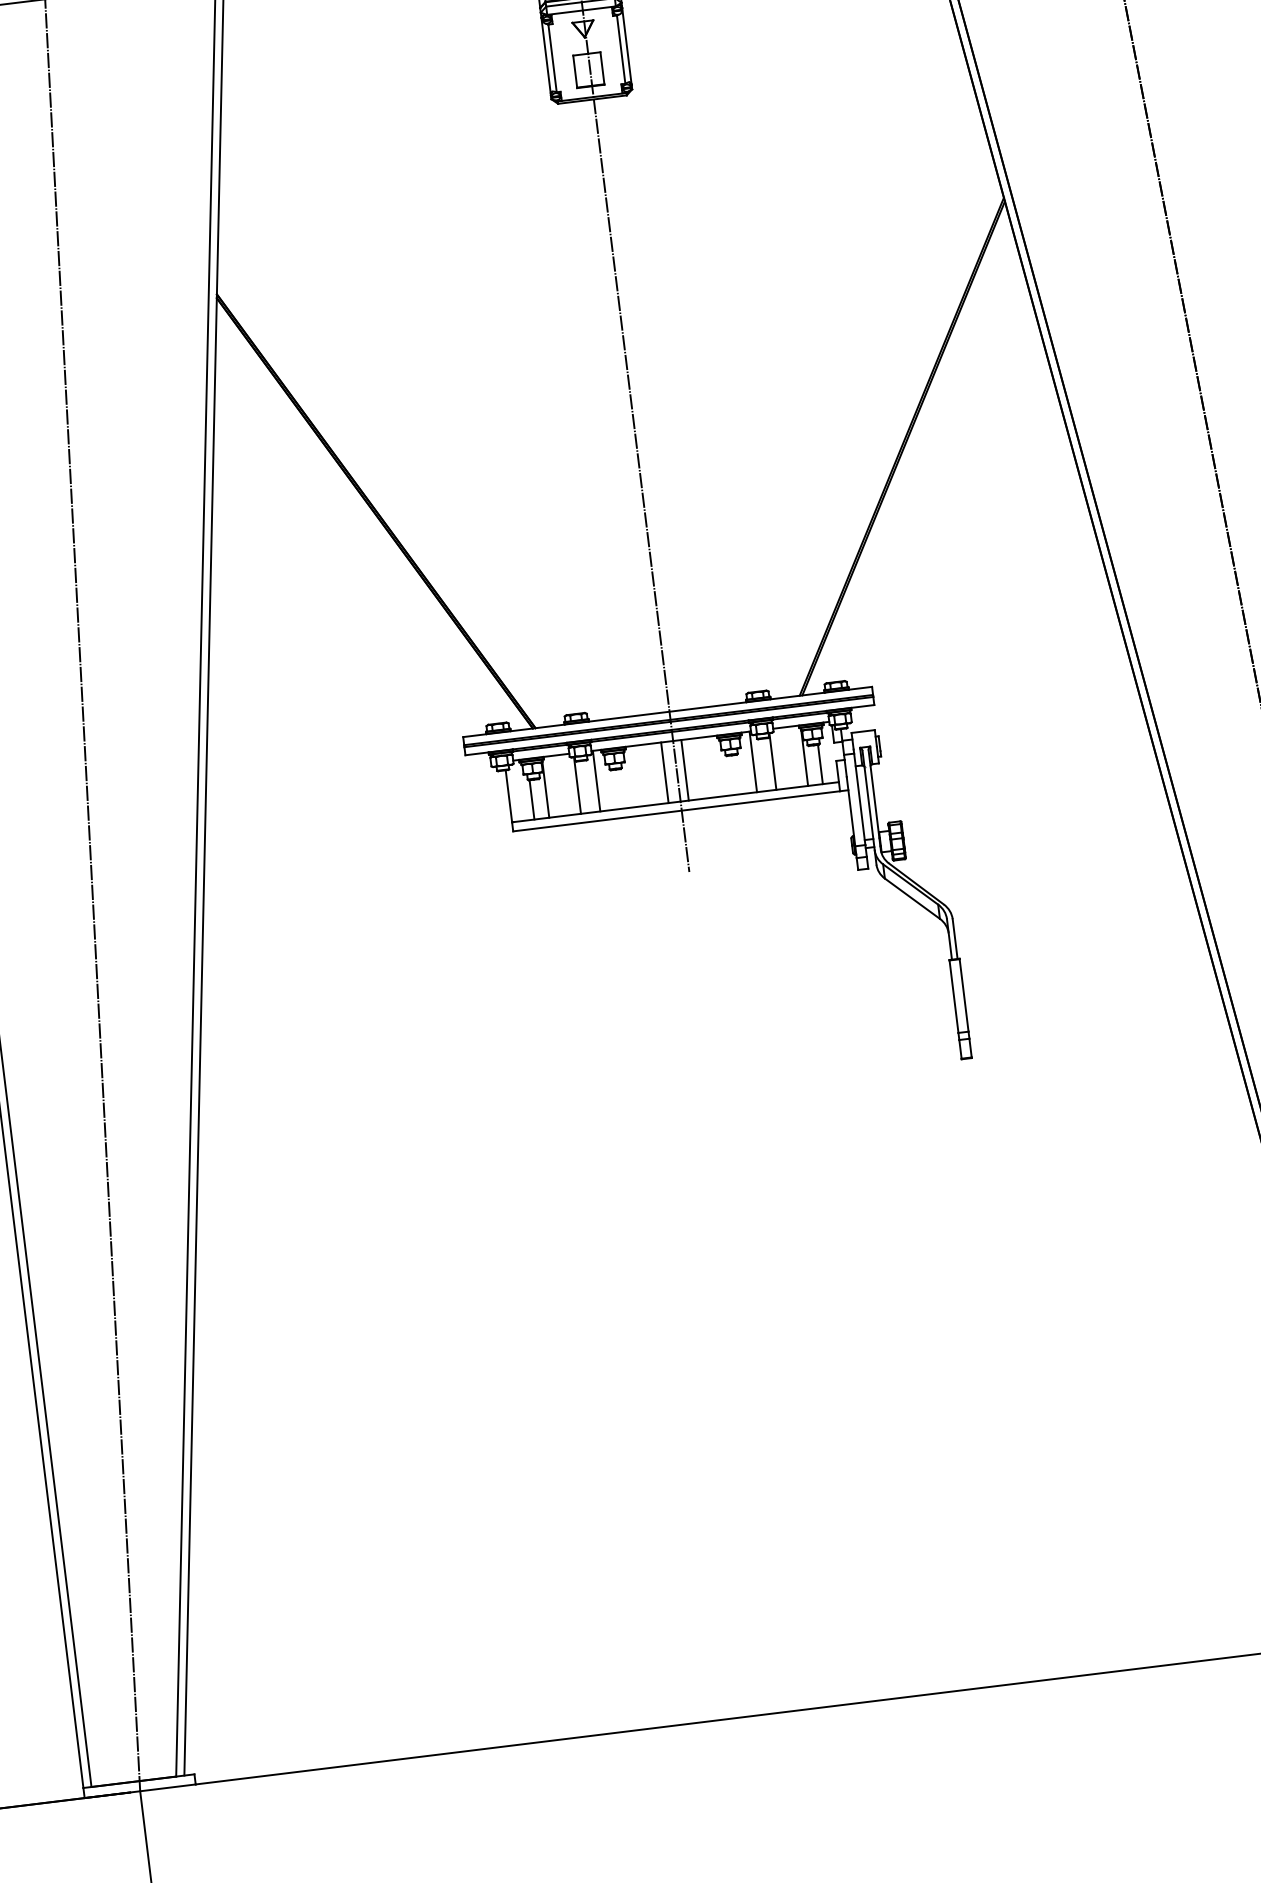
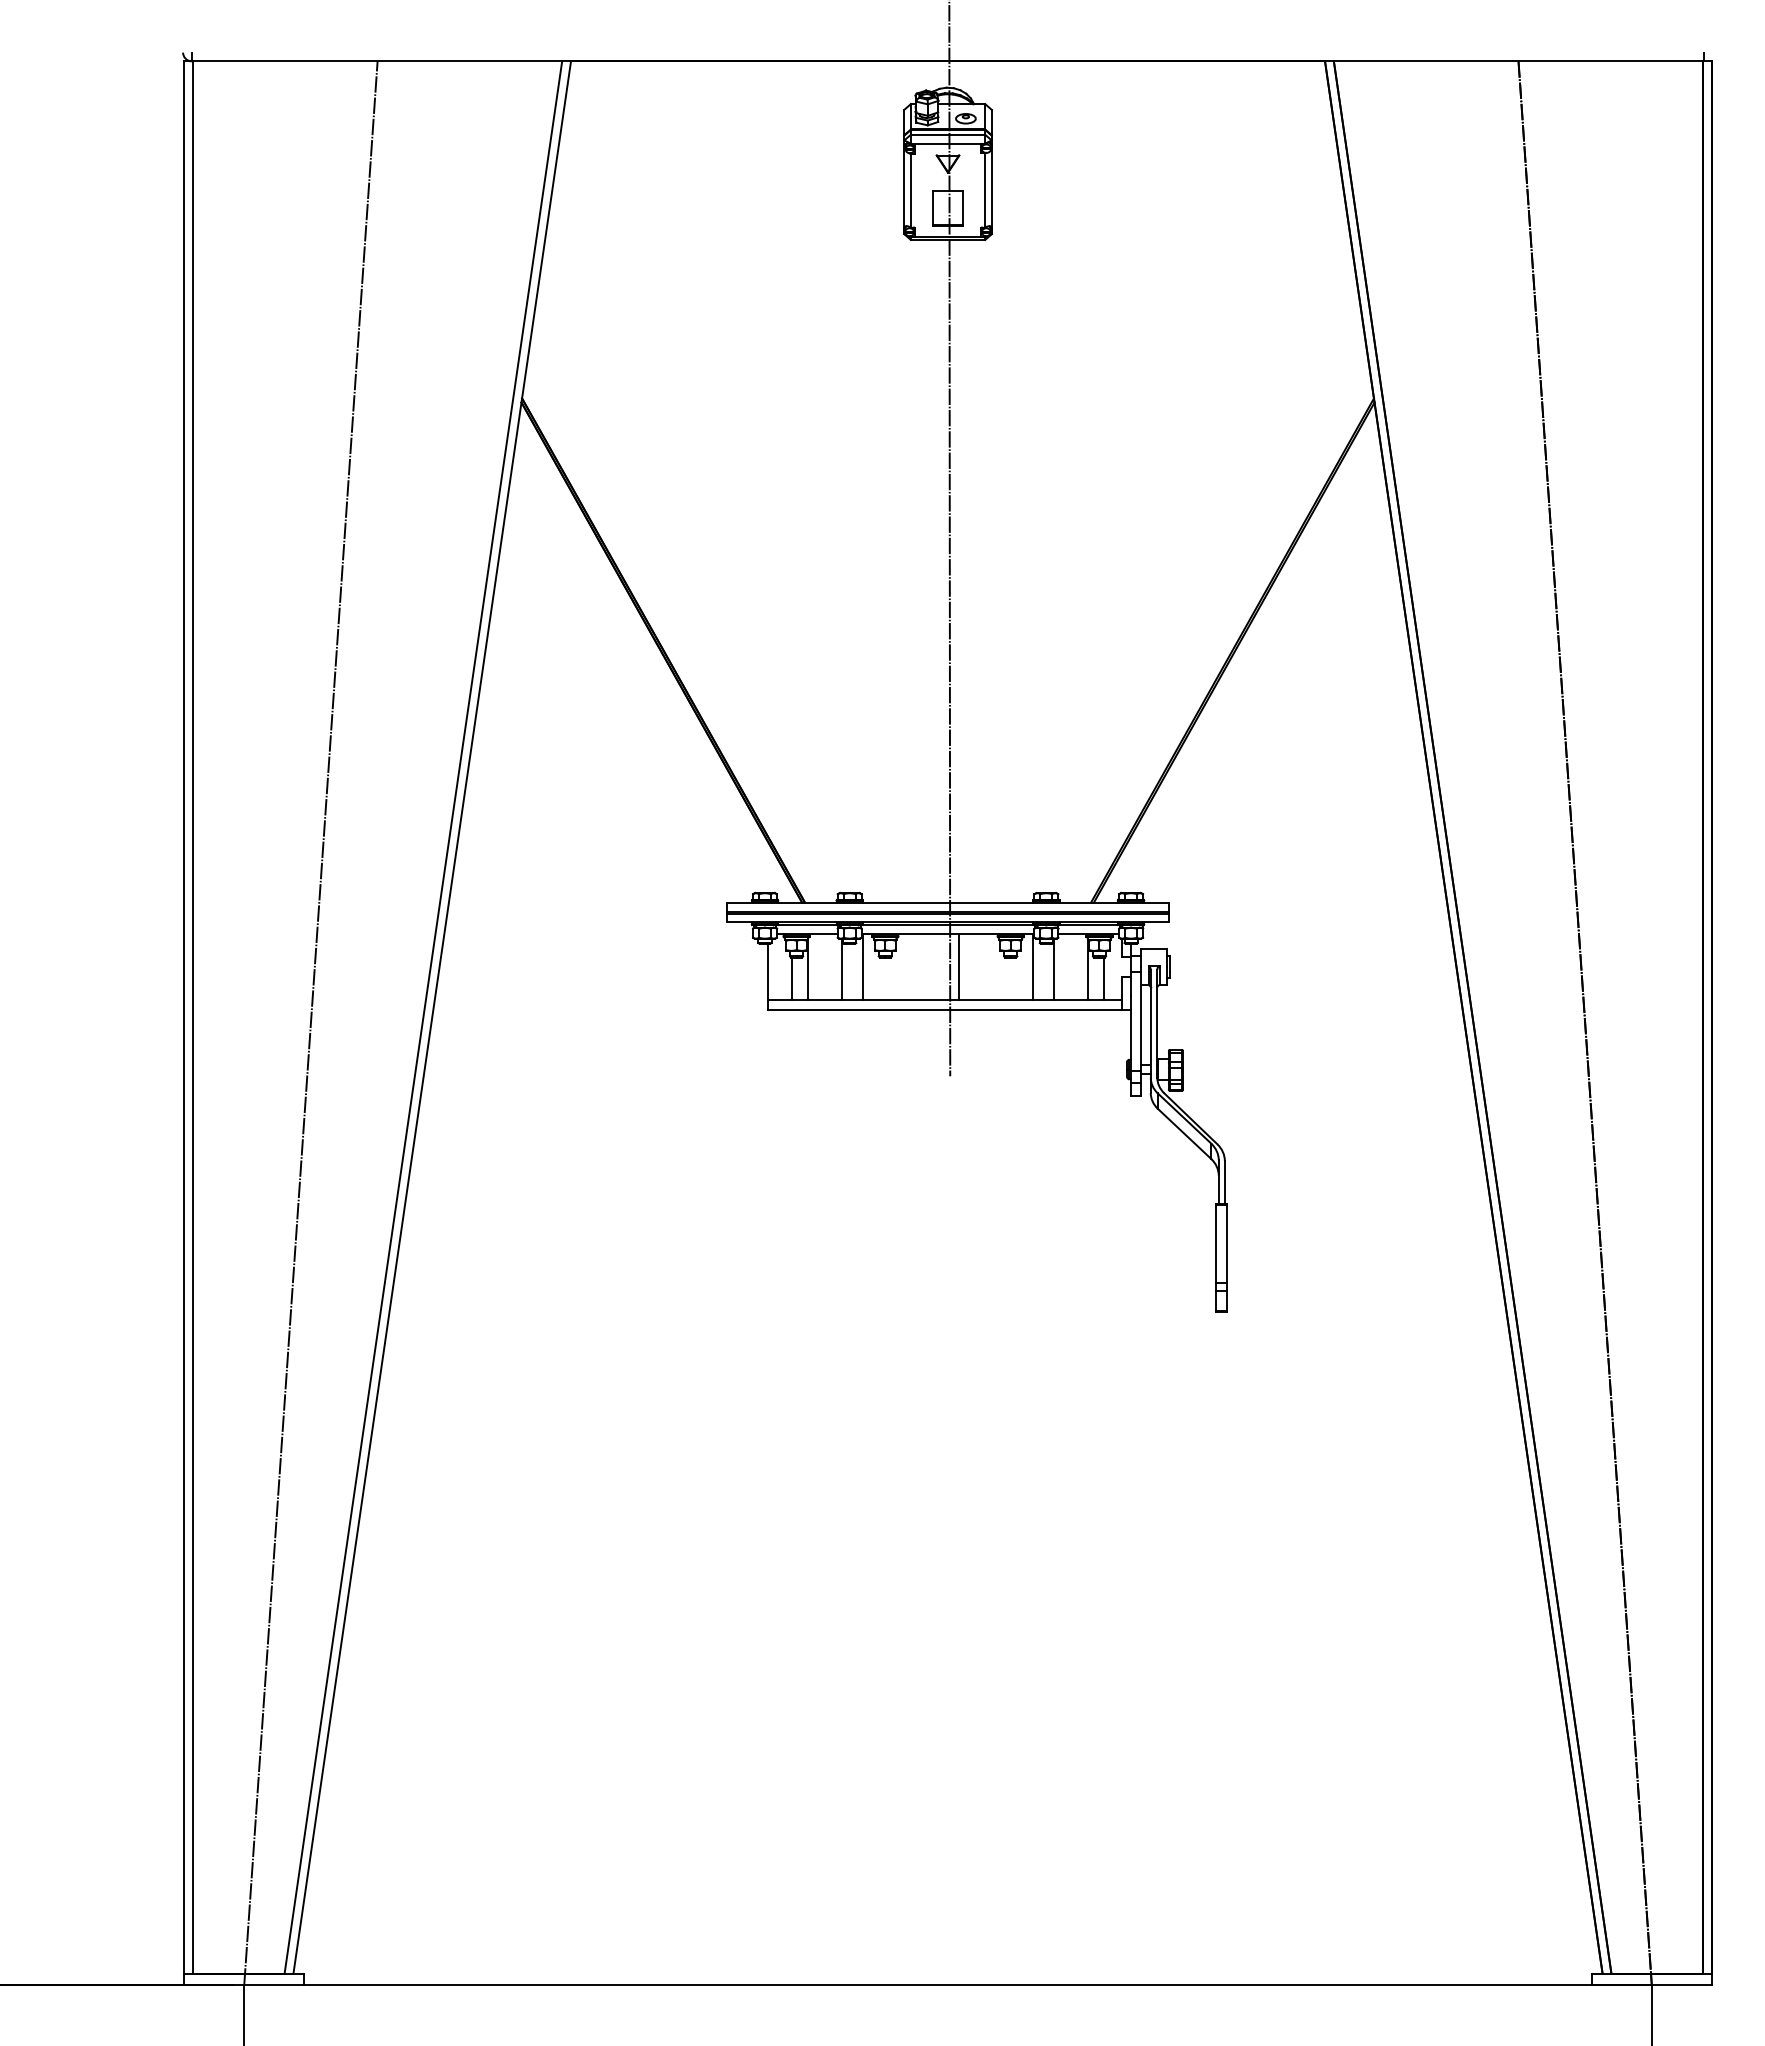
line: (665, 772) -> (937, 967), removed

